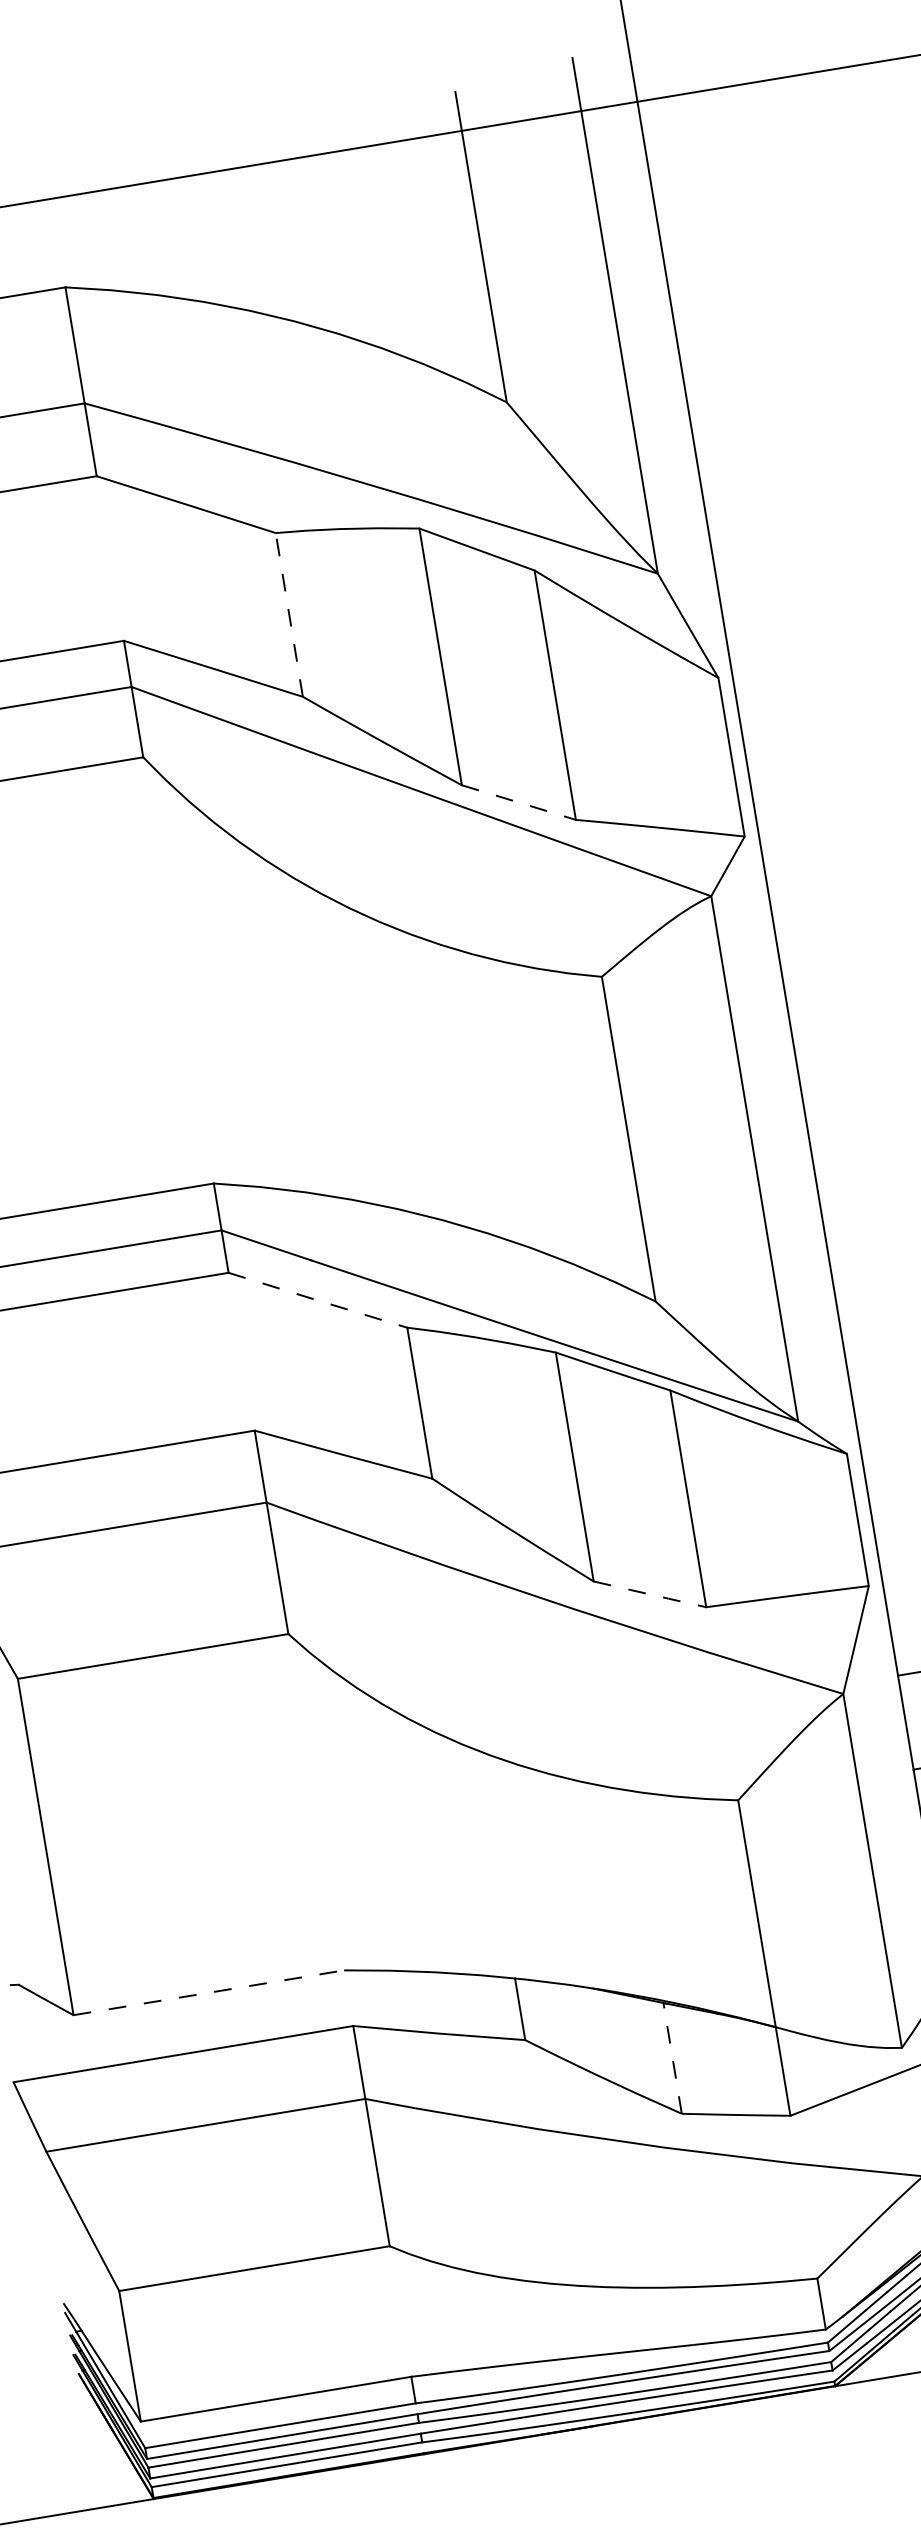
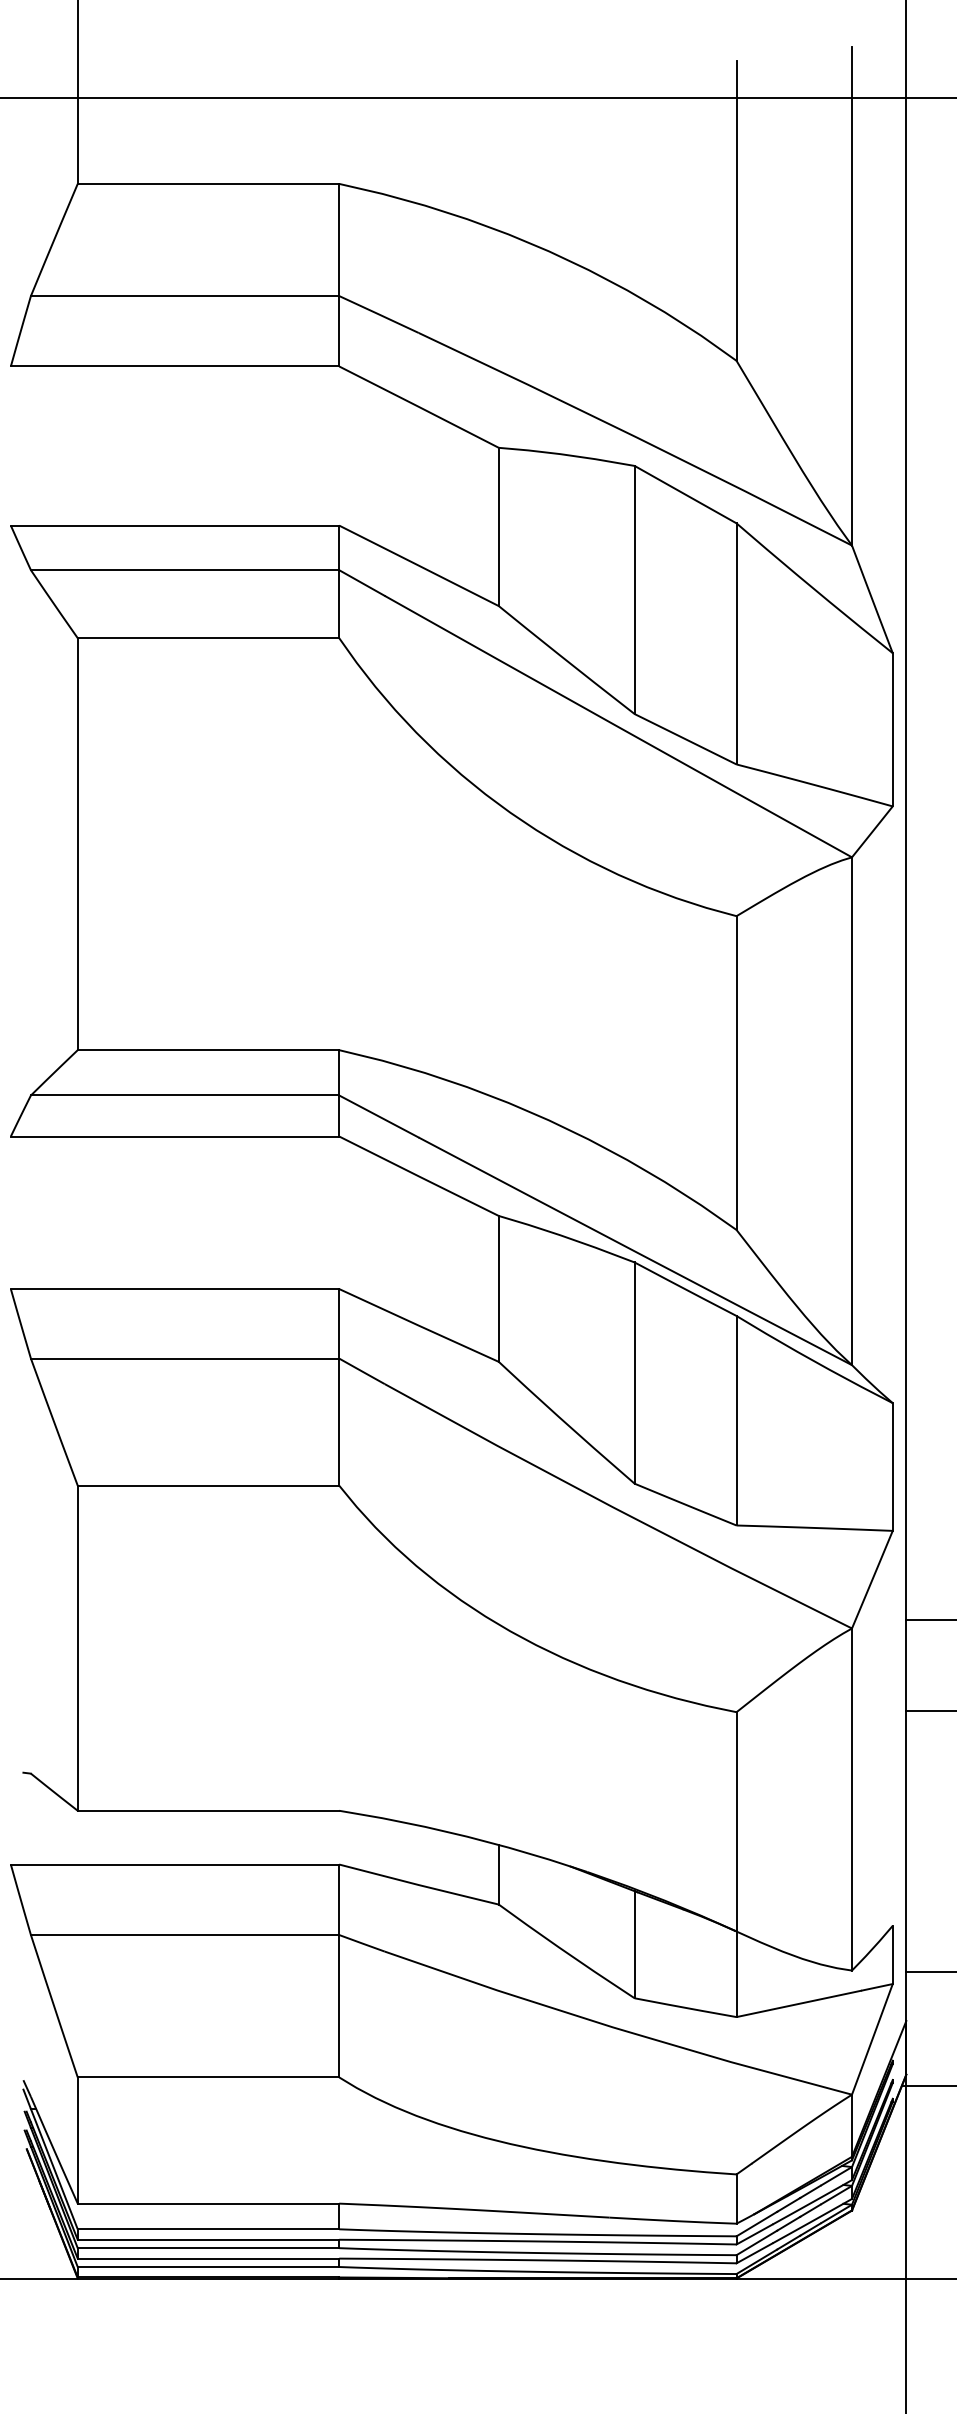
line: (288, 614) -> (498, 526), dashed -> solid
line: (518, 802) -> (685, 739), dashed -> solid
line: (318, 1300) -> (419, 1176), dashed -> solid
line: (649, 1594) -> (685, 1504), dashed -> solid
line: (208, 1992) -> (208, 1810), dashed -> solid
line: (672, 2058) -> (634, 1944), dashed -> solid

